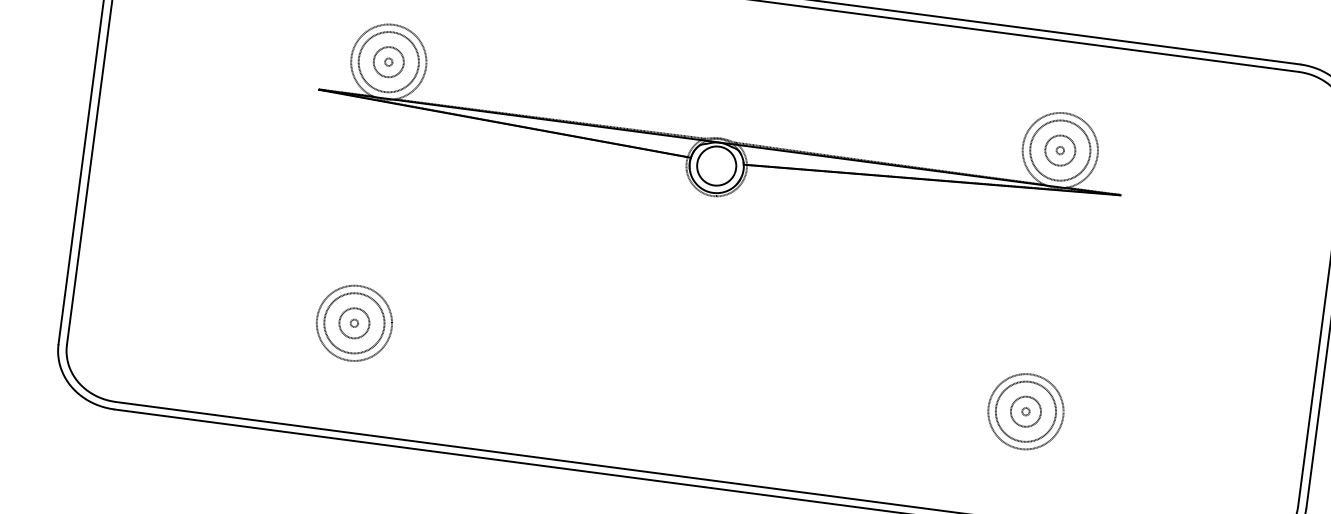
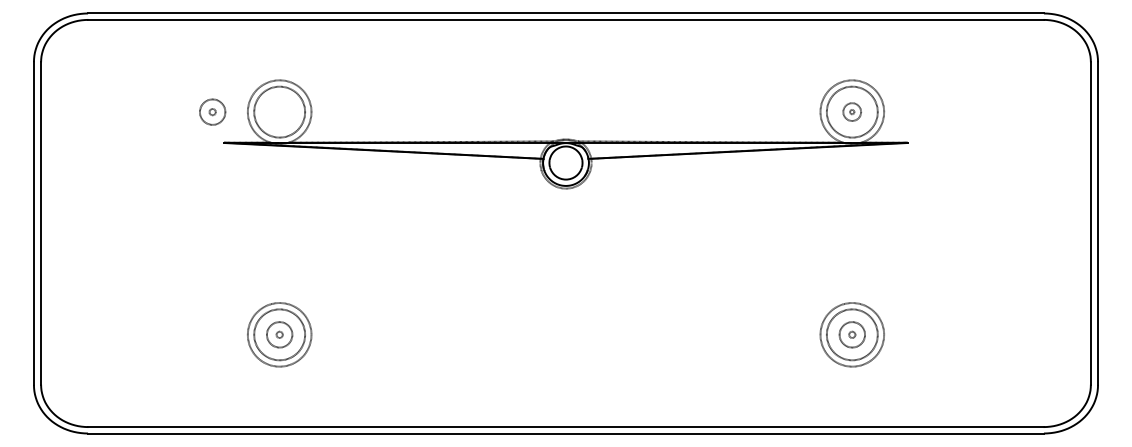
part: (388, 61) -> (212, 111), moved
part: (1059, 149) -> (851, 111), size x0.7

